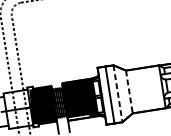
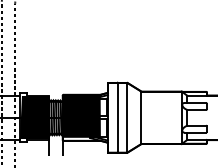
line: (129, 92) -> (141, 118), dashed -> solid
line: (117, 93) -> (127, 117), dashed -> solid

